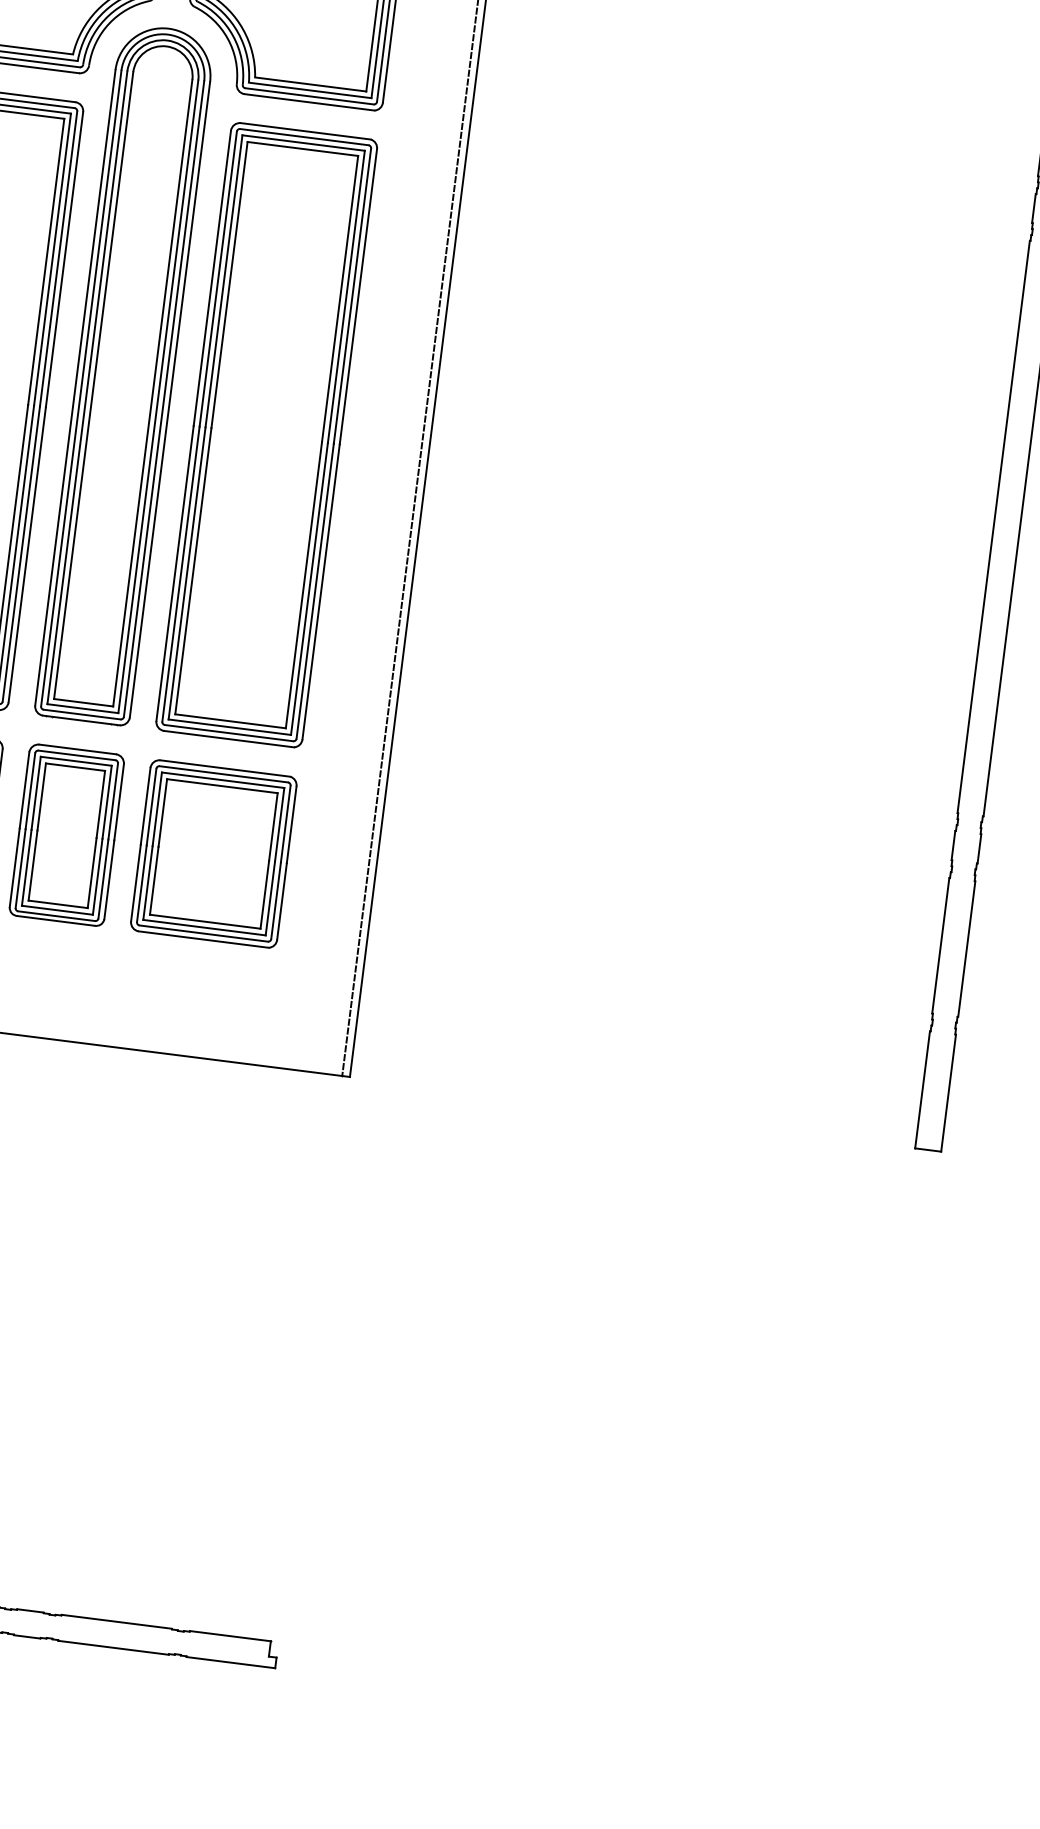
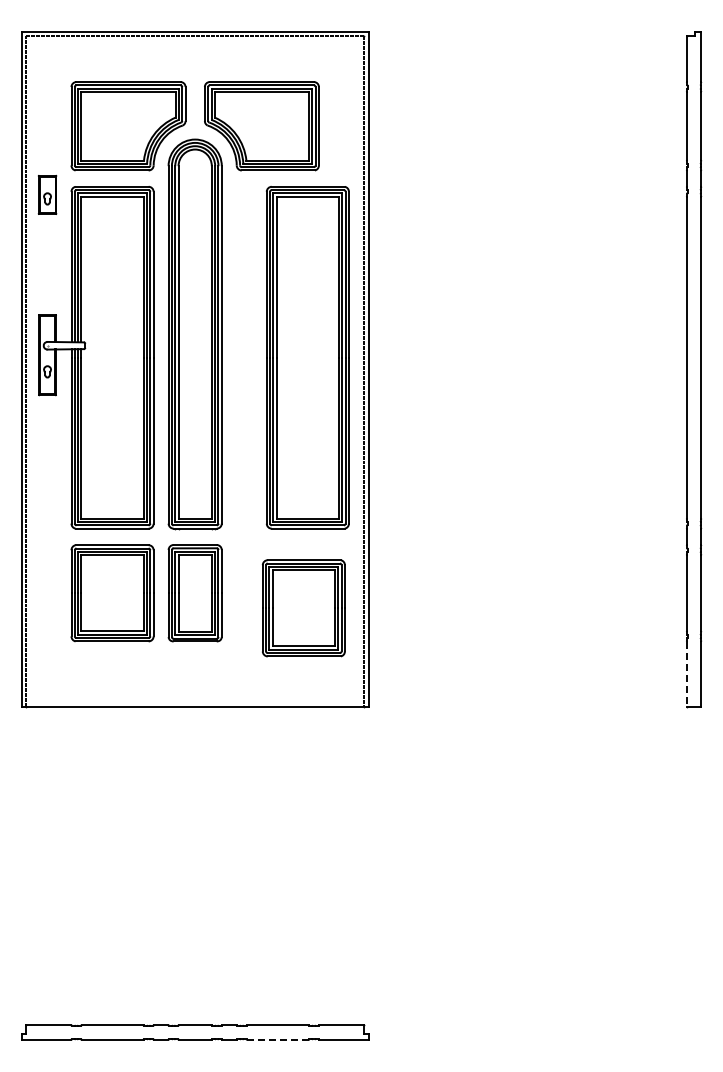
part: (266, 434) -> (307, 357), moved
part: (213, 854) -> (303, 608), moved
line: (922, 1090) -> (686, 674), solid -> dashed
line: (112, 1647) -> (277, 1039), solid -> dashed

